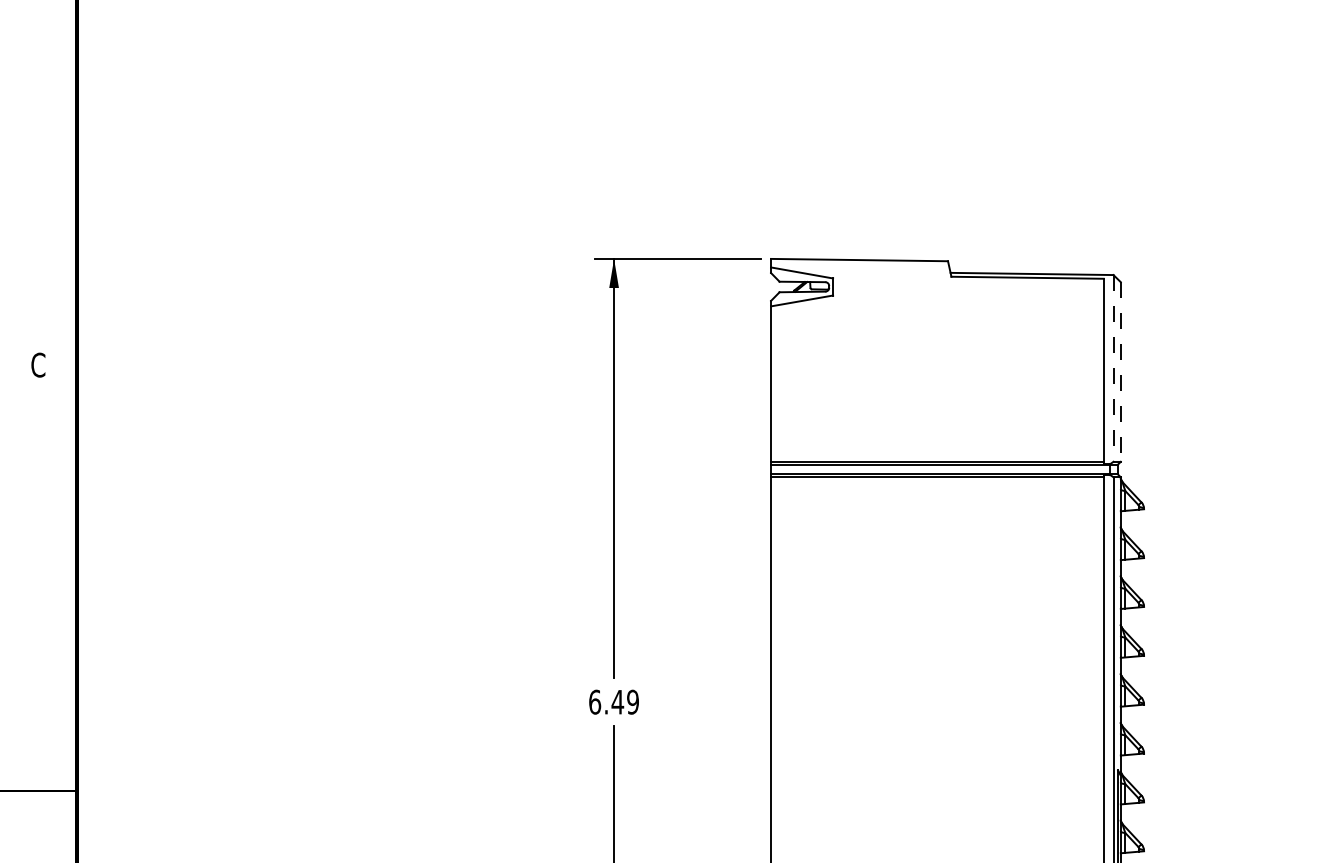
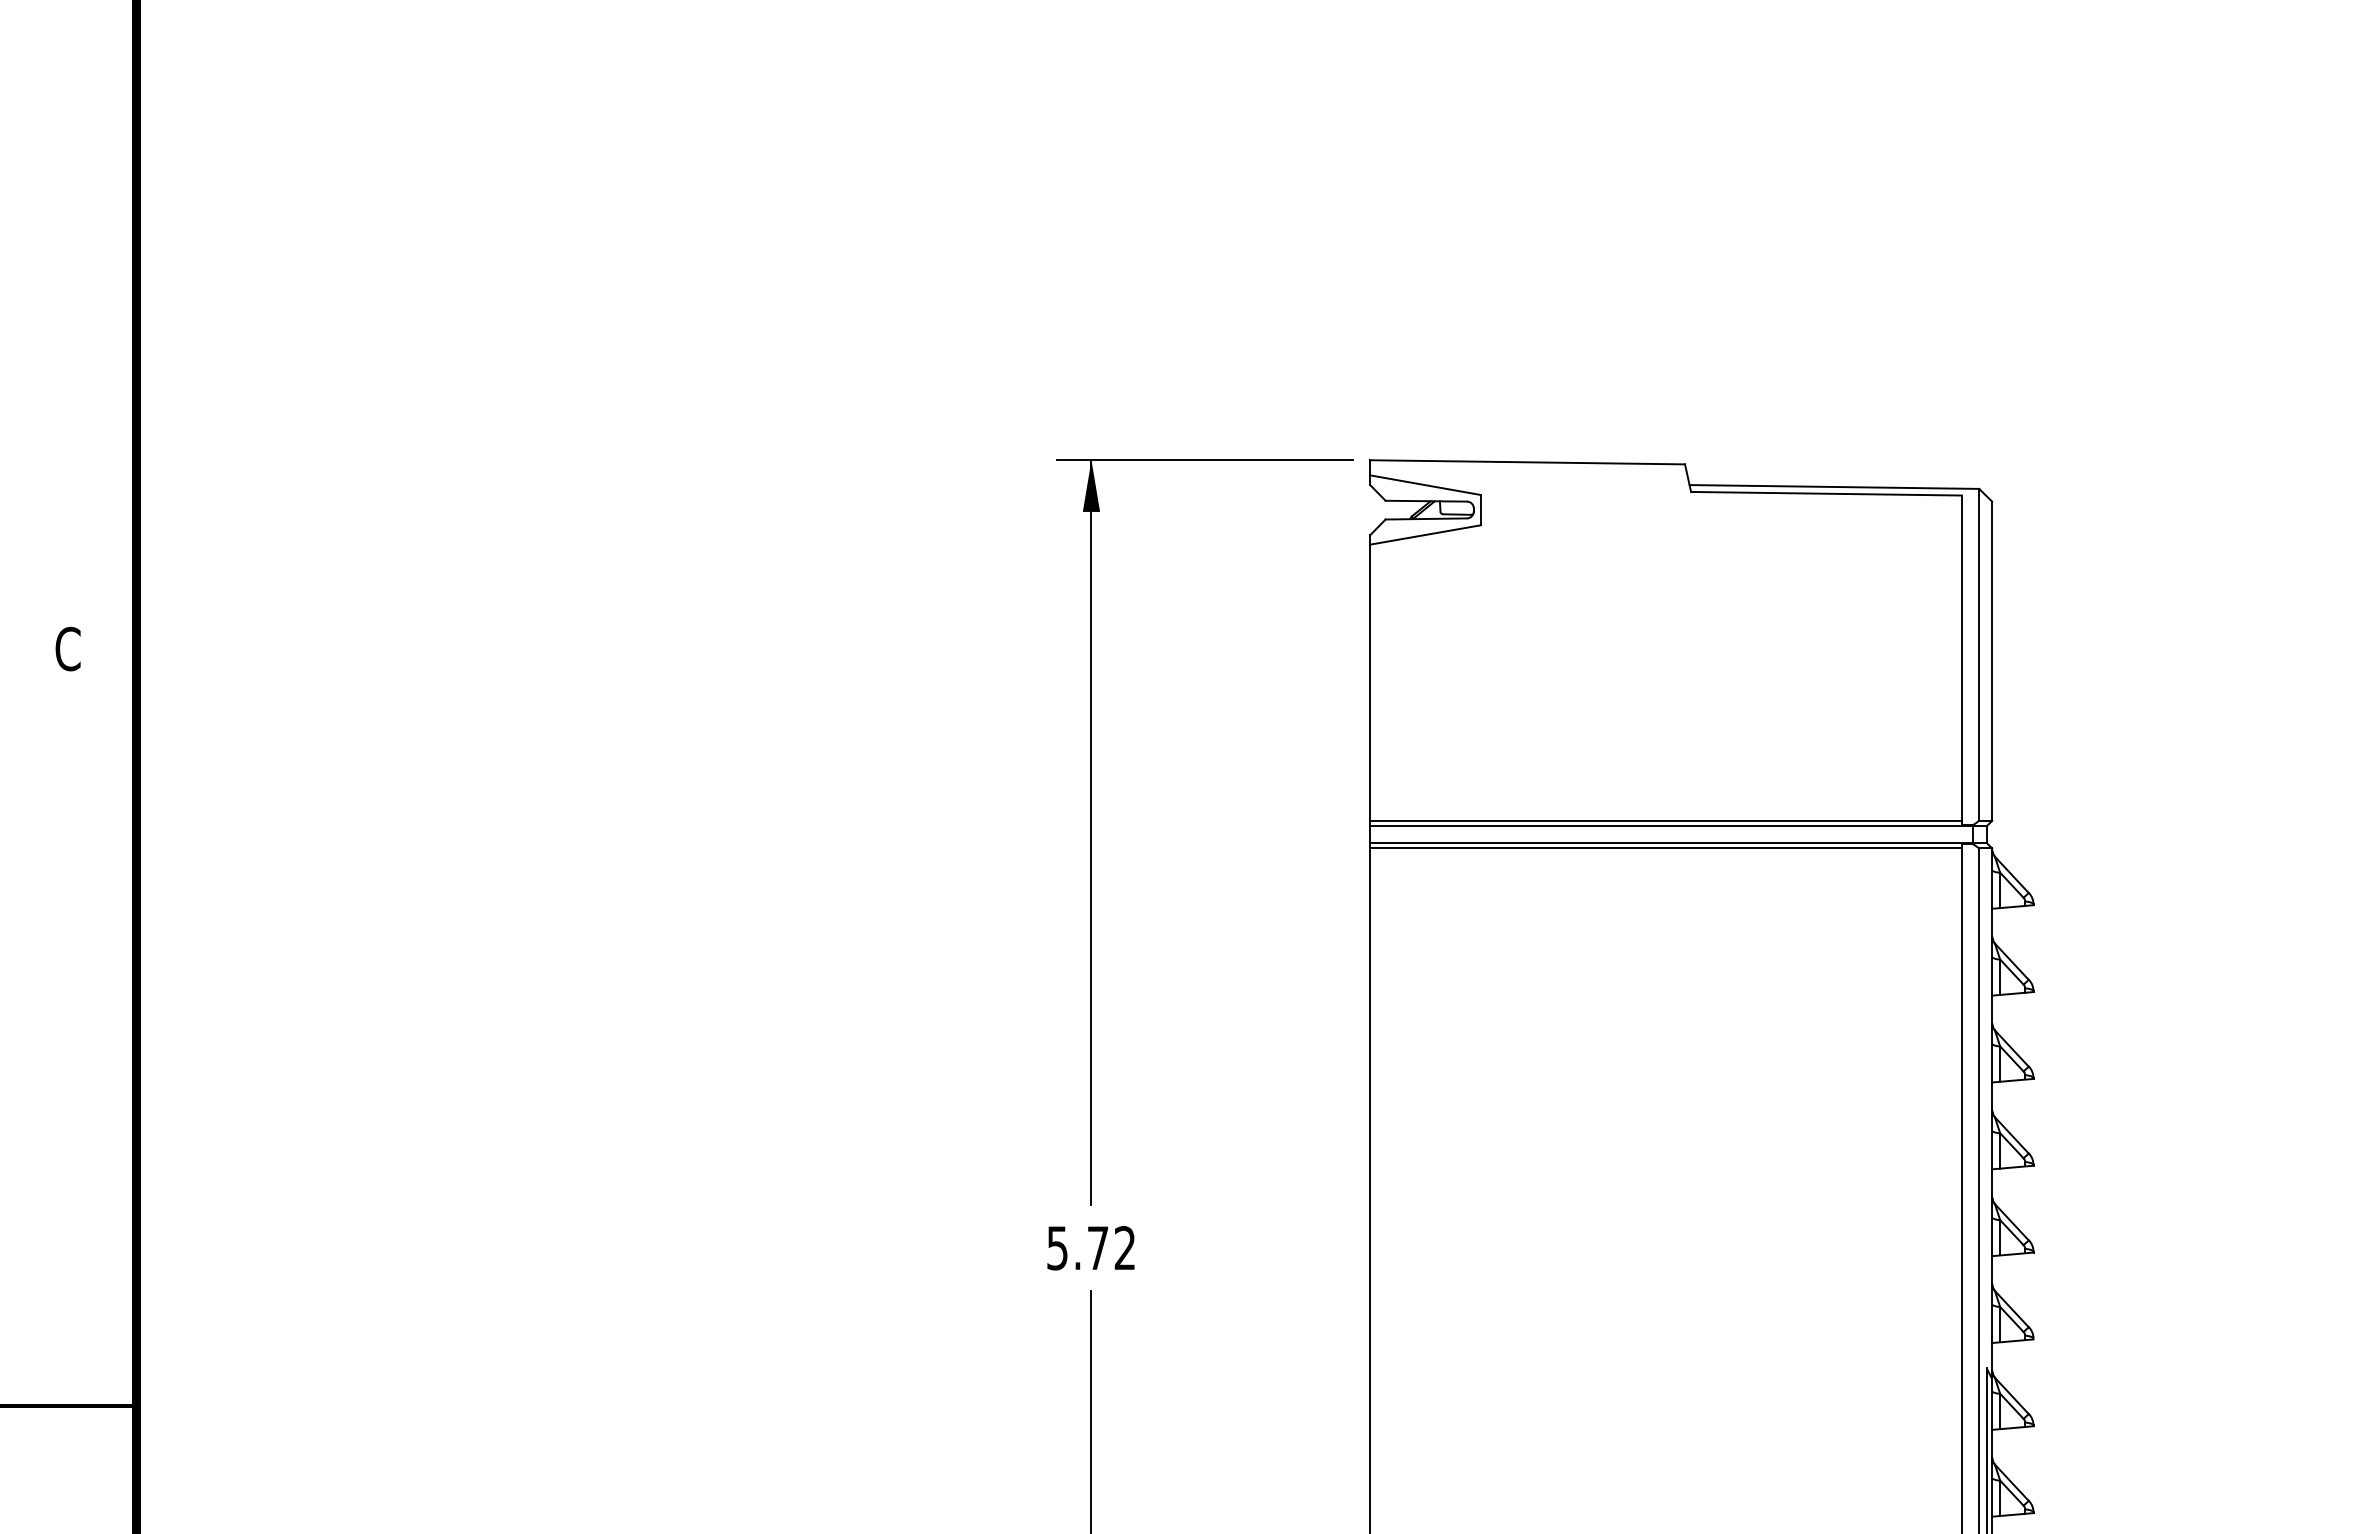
line: (1113, 368) -> (1979, 655), dashed -> solid
line: (1120, 371) -> (1991, 660), dashed -> solid
text: (613, 701) -> (1090, 1246), 6.49 -> 5.72

